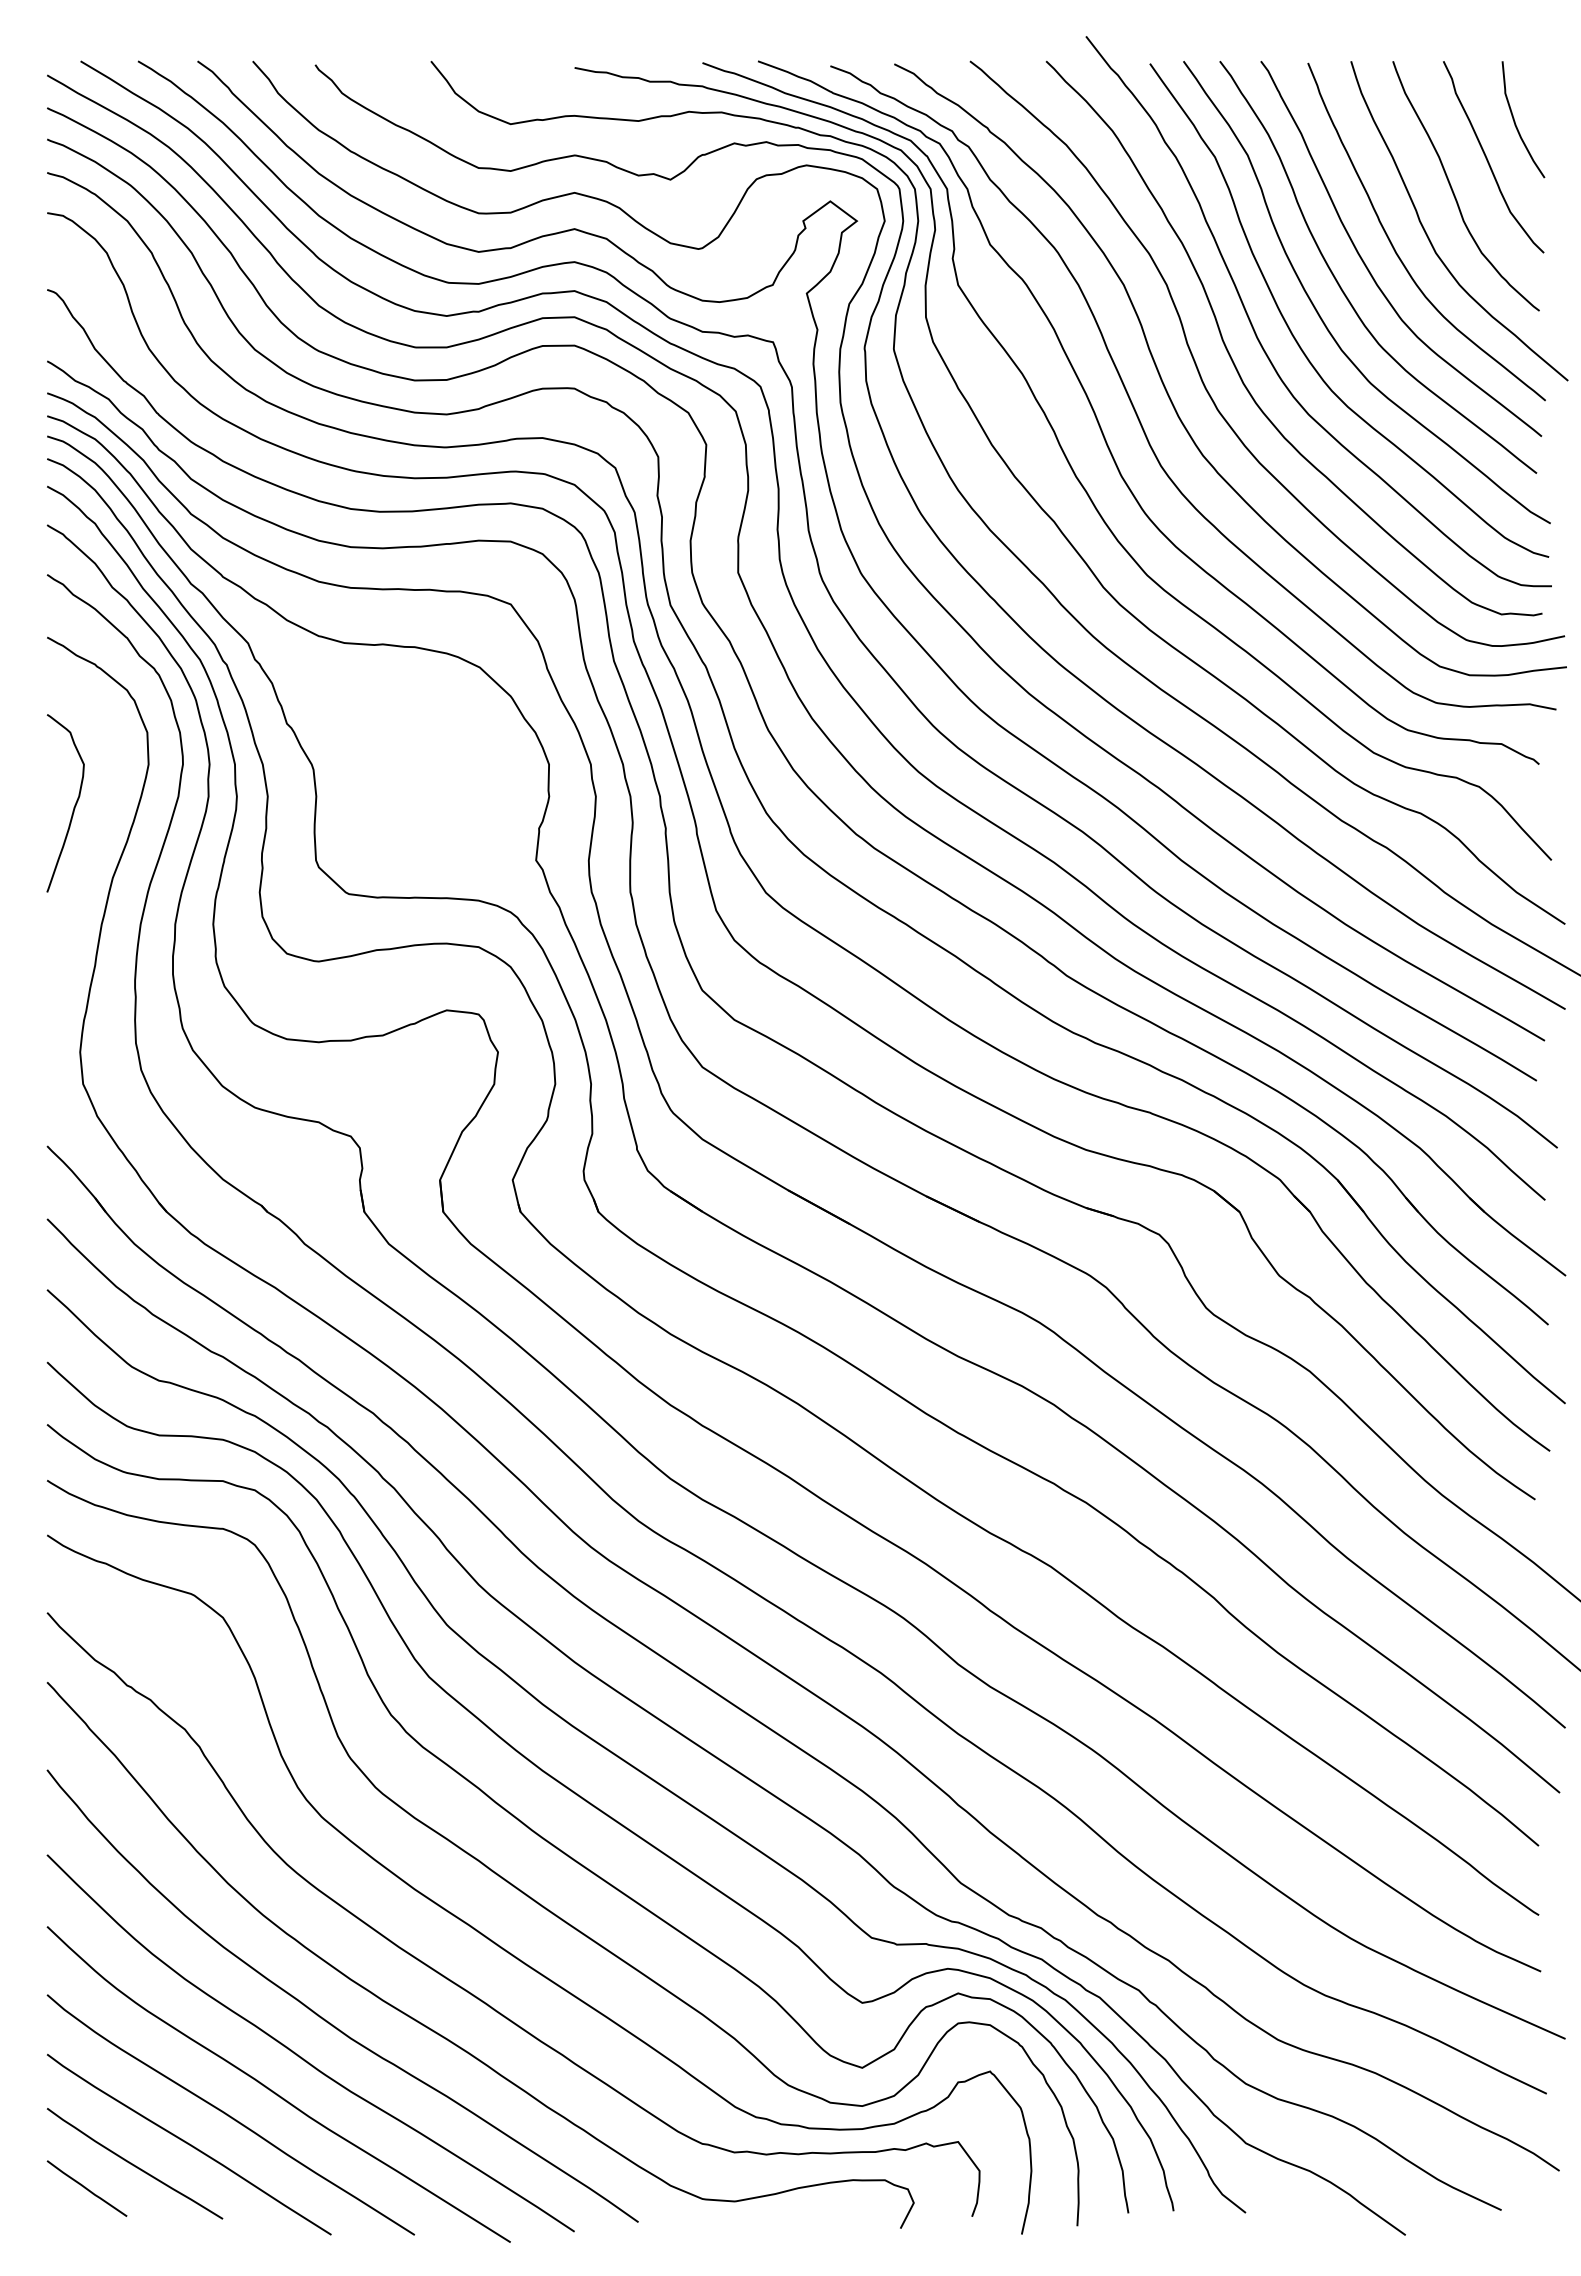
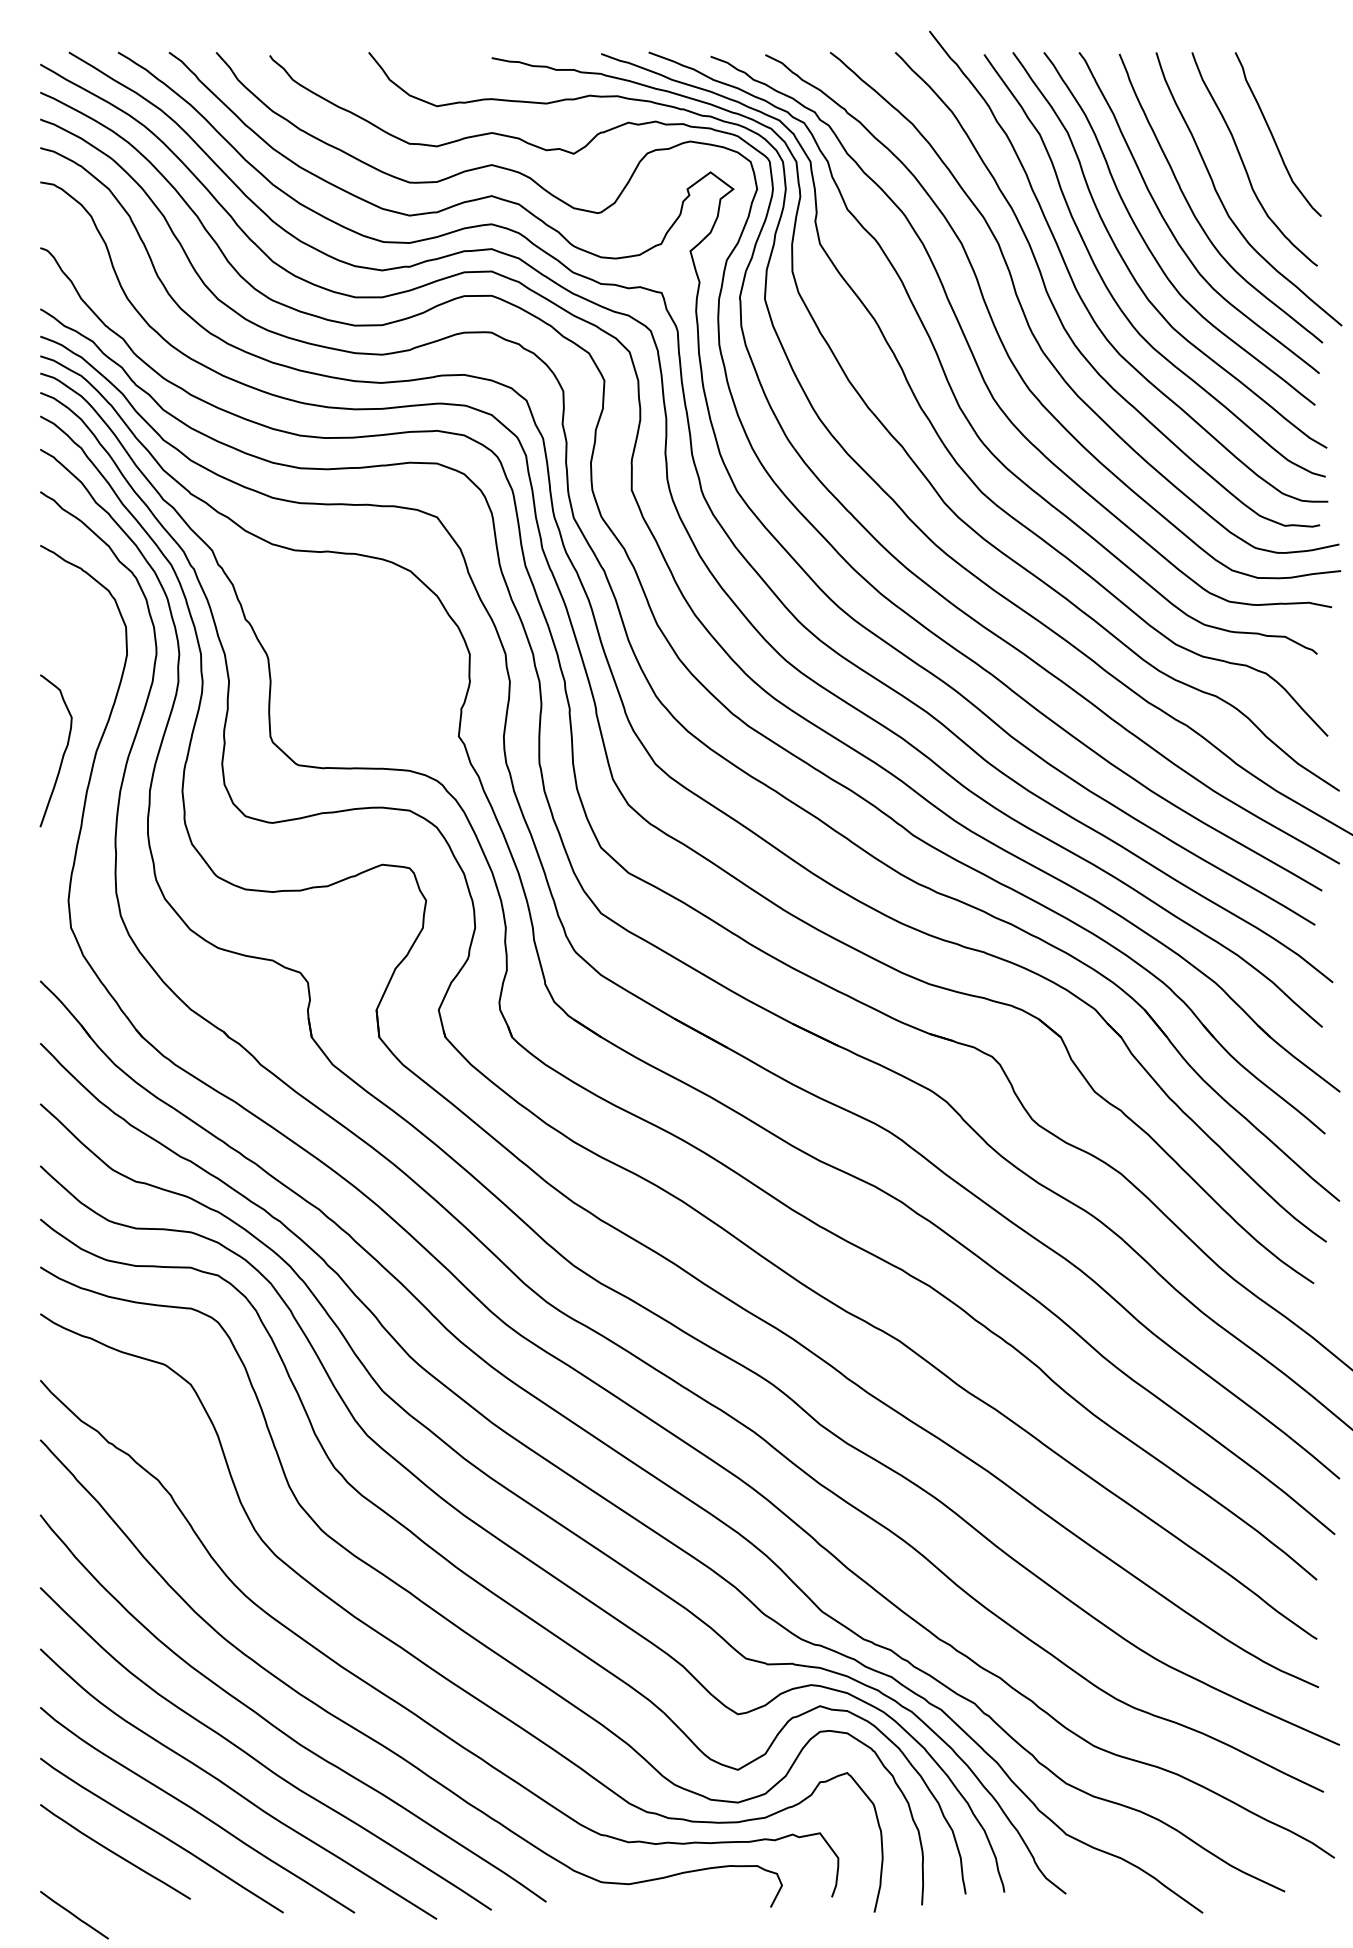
curve: (1515, 121) -> (1297, 103), removed
curve: (73, 807) -> (62, 754), moved
line: (86, 2188) -> (73, 1915), moved

